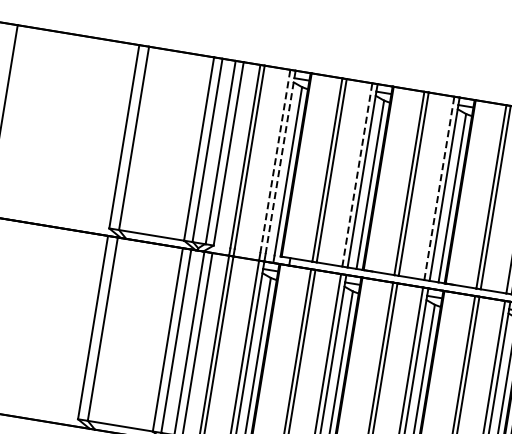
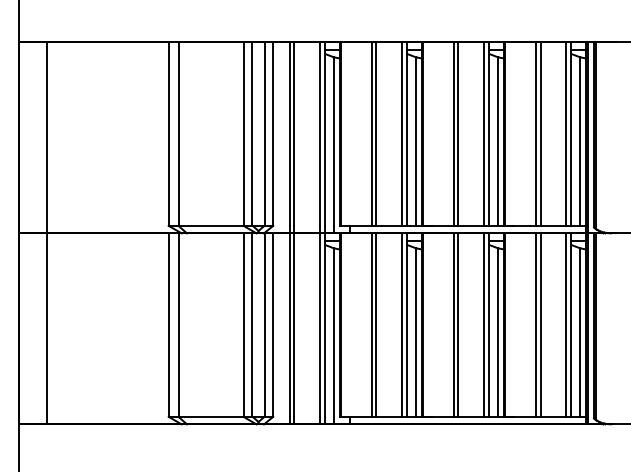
line: (274, 161) -> (319, 134), dashed -> solid
line: (280, 165) -> (325, 137), dashed -> solid
line: (356, 175) -> (401, 134), dashed -> solid
line: (439, 188) -> (484, 134), dashed -> solid

